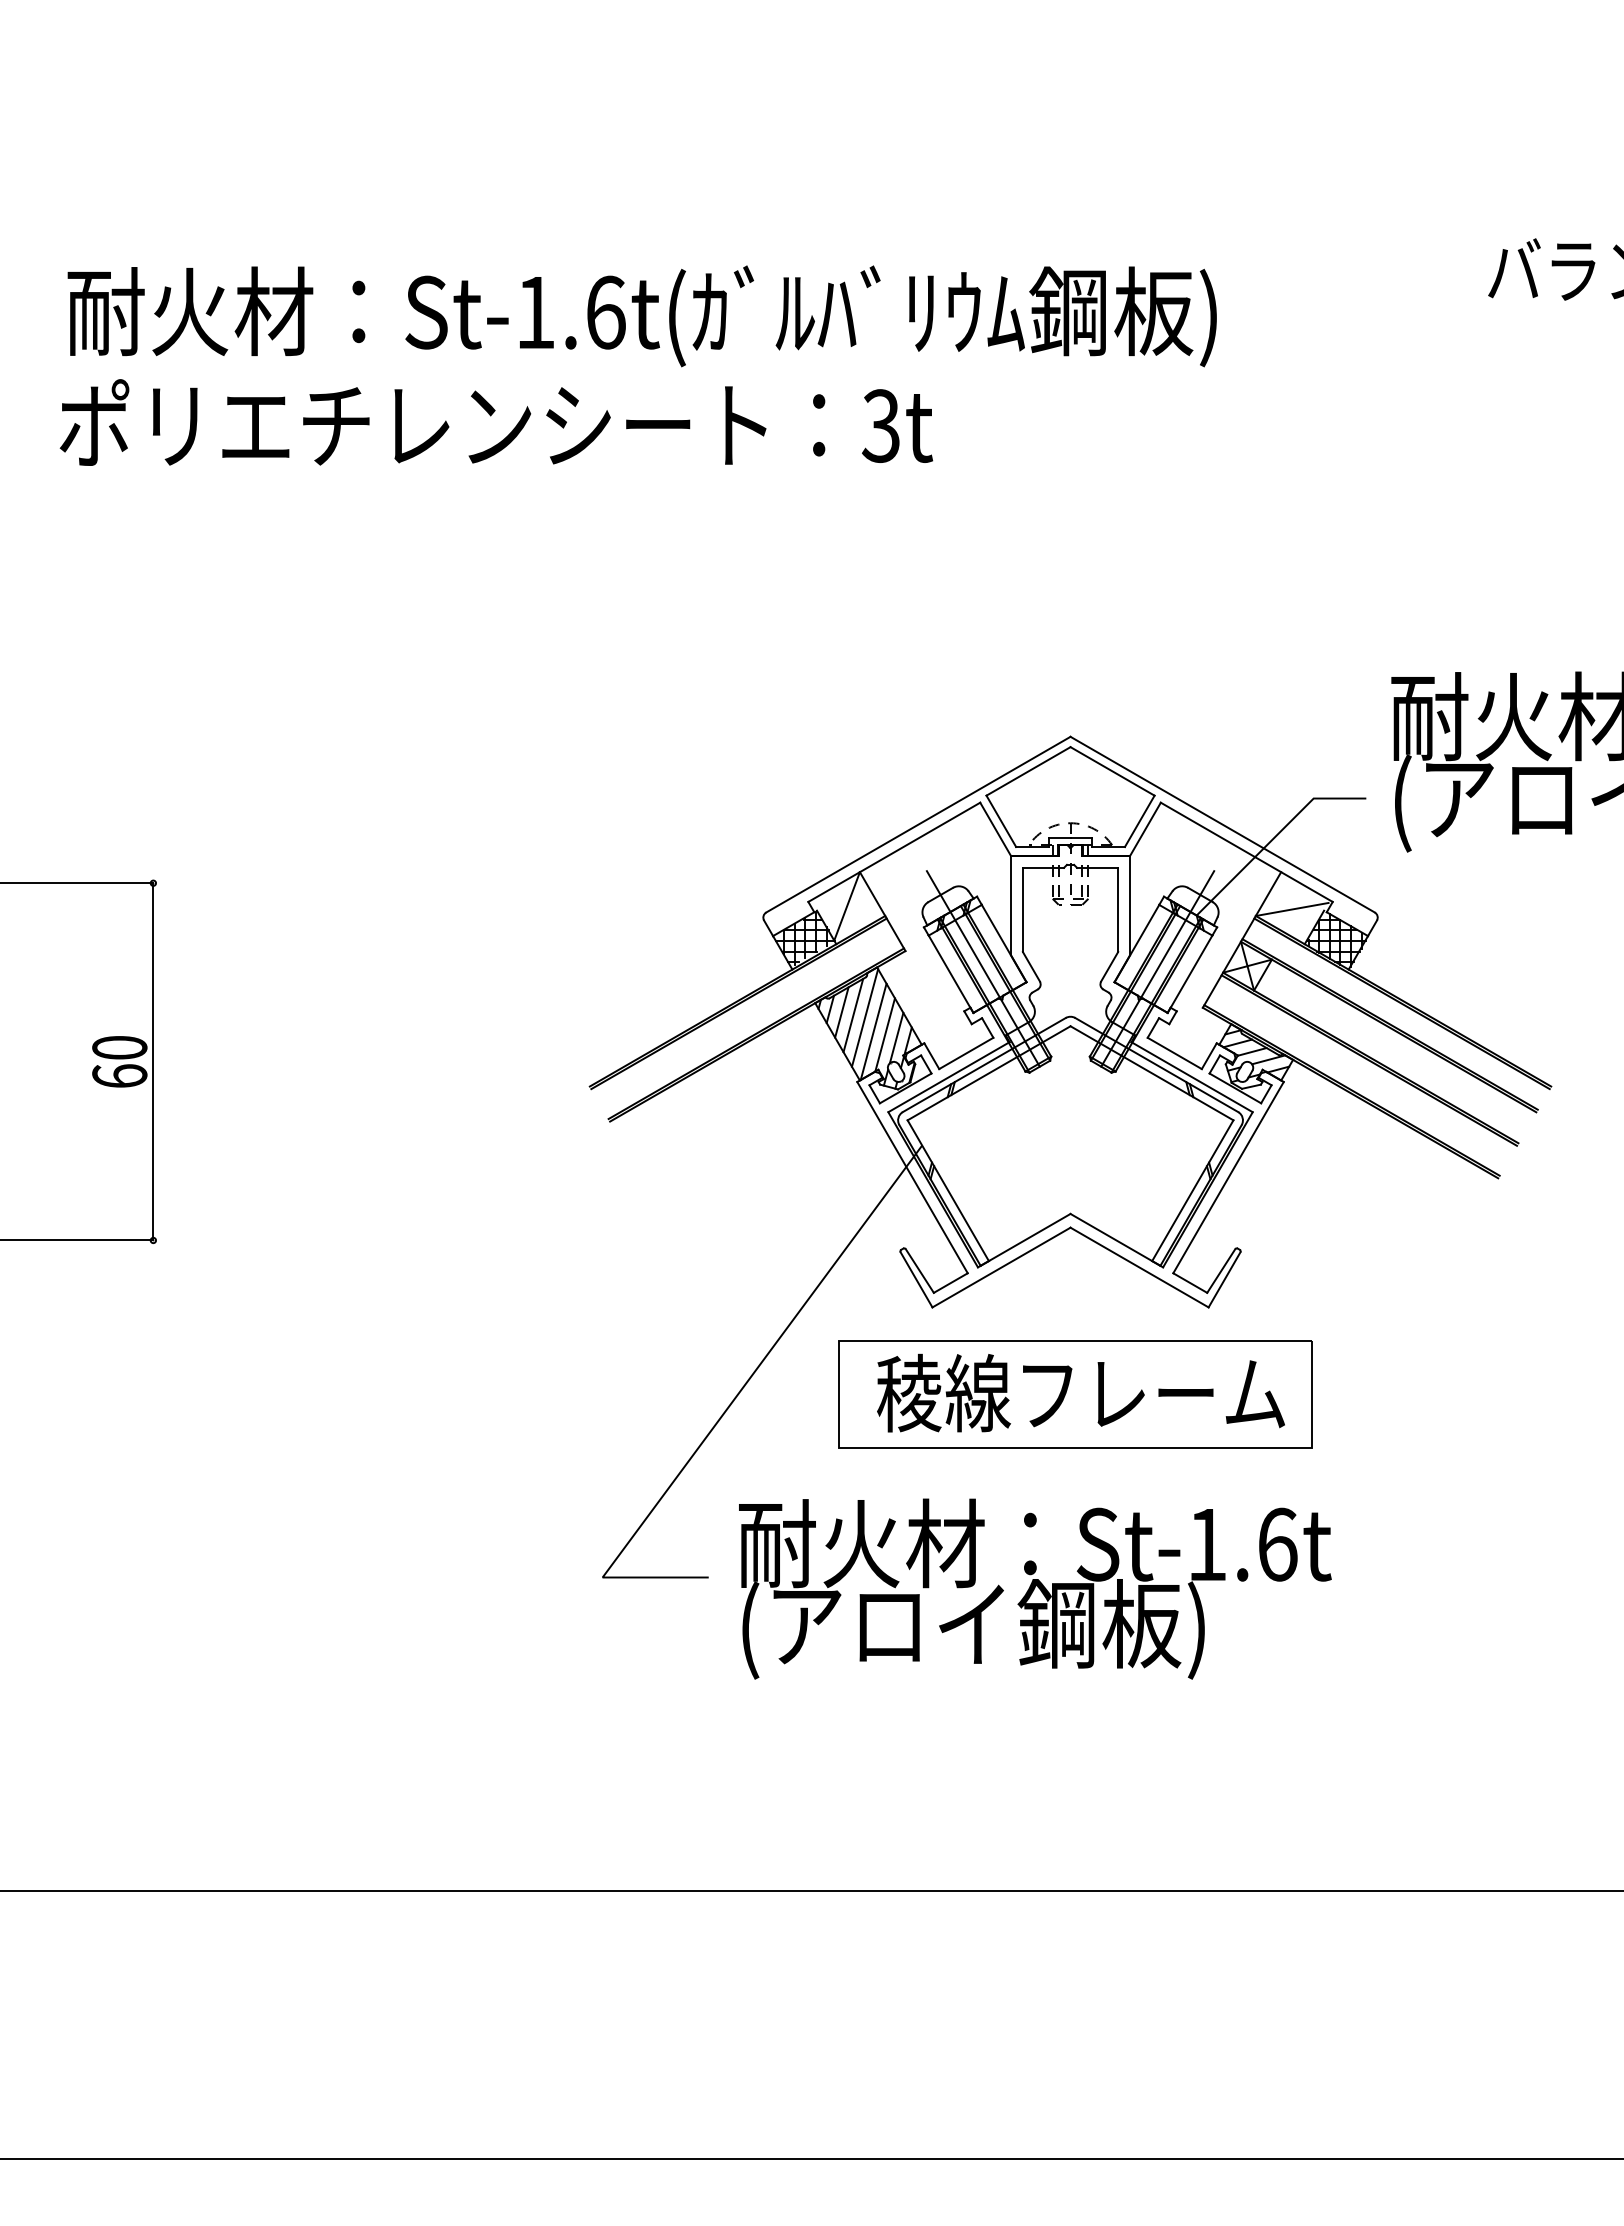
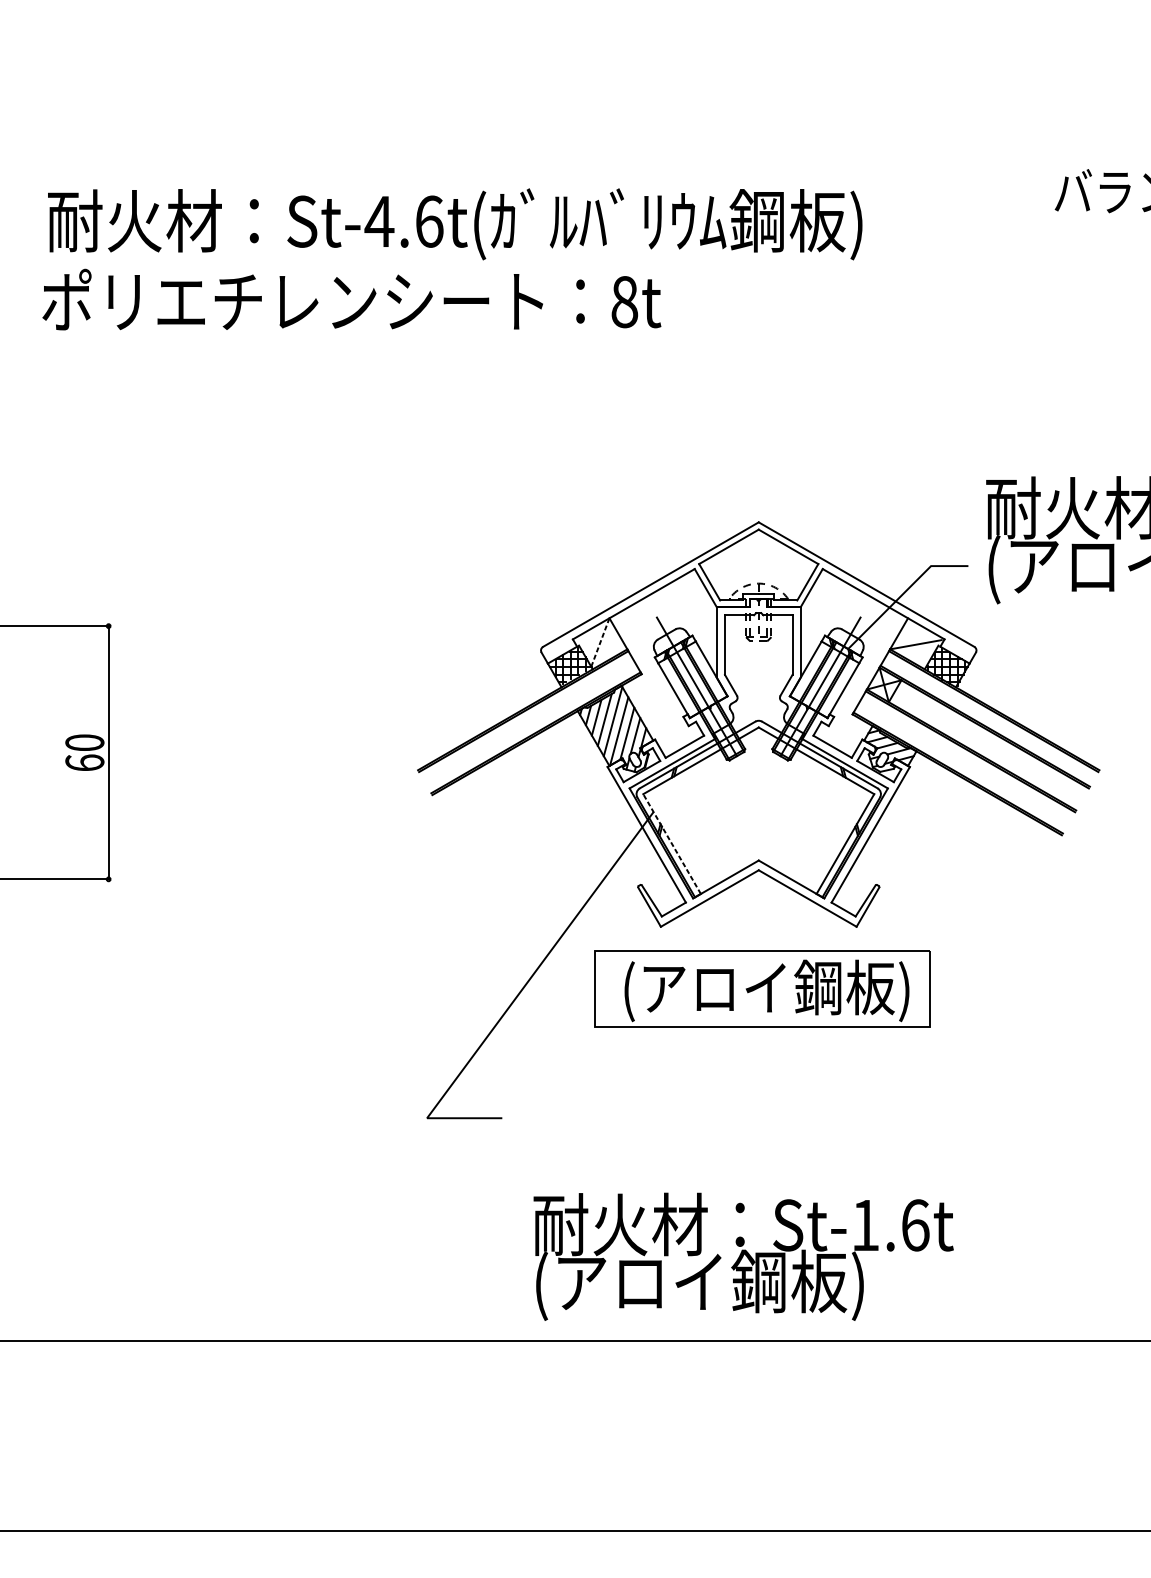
text: (535, 312) -> (379, 221), St-1.6t( -> St-4.6t(
text: (881, 425) -> (624, 301), 3t -> 8t
line: (847, 906) -> (600, 642), solid -> dashed
line: (948, 1190) -> (672, 843), solid -> dashed
text: (1080, 1397) -> (765, 990), 稜線フレーム -> (アロイ鋼板)
text: (1035, 1588) -> (743, 1256), moved

